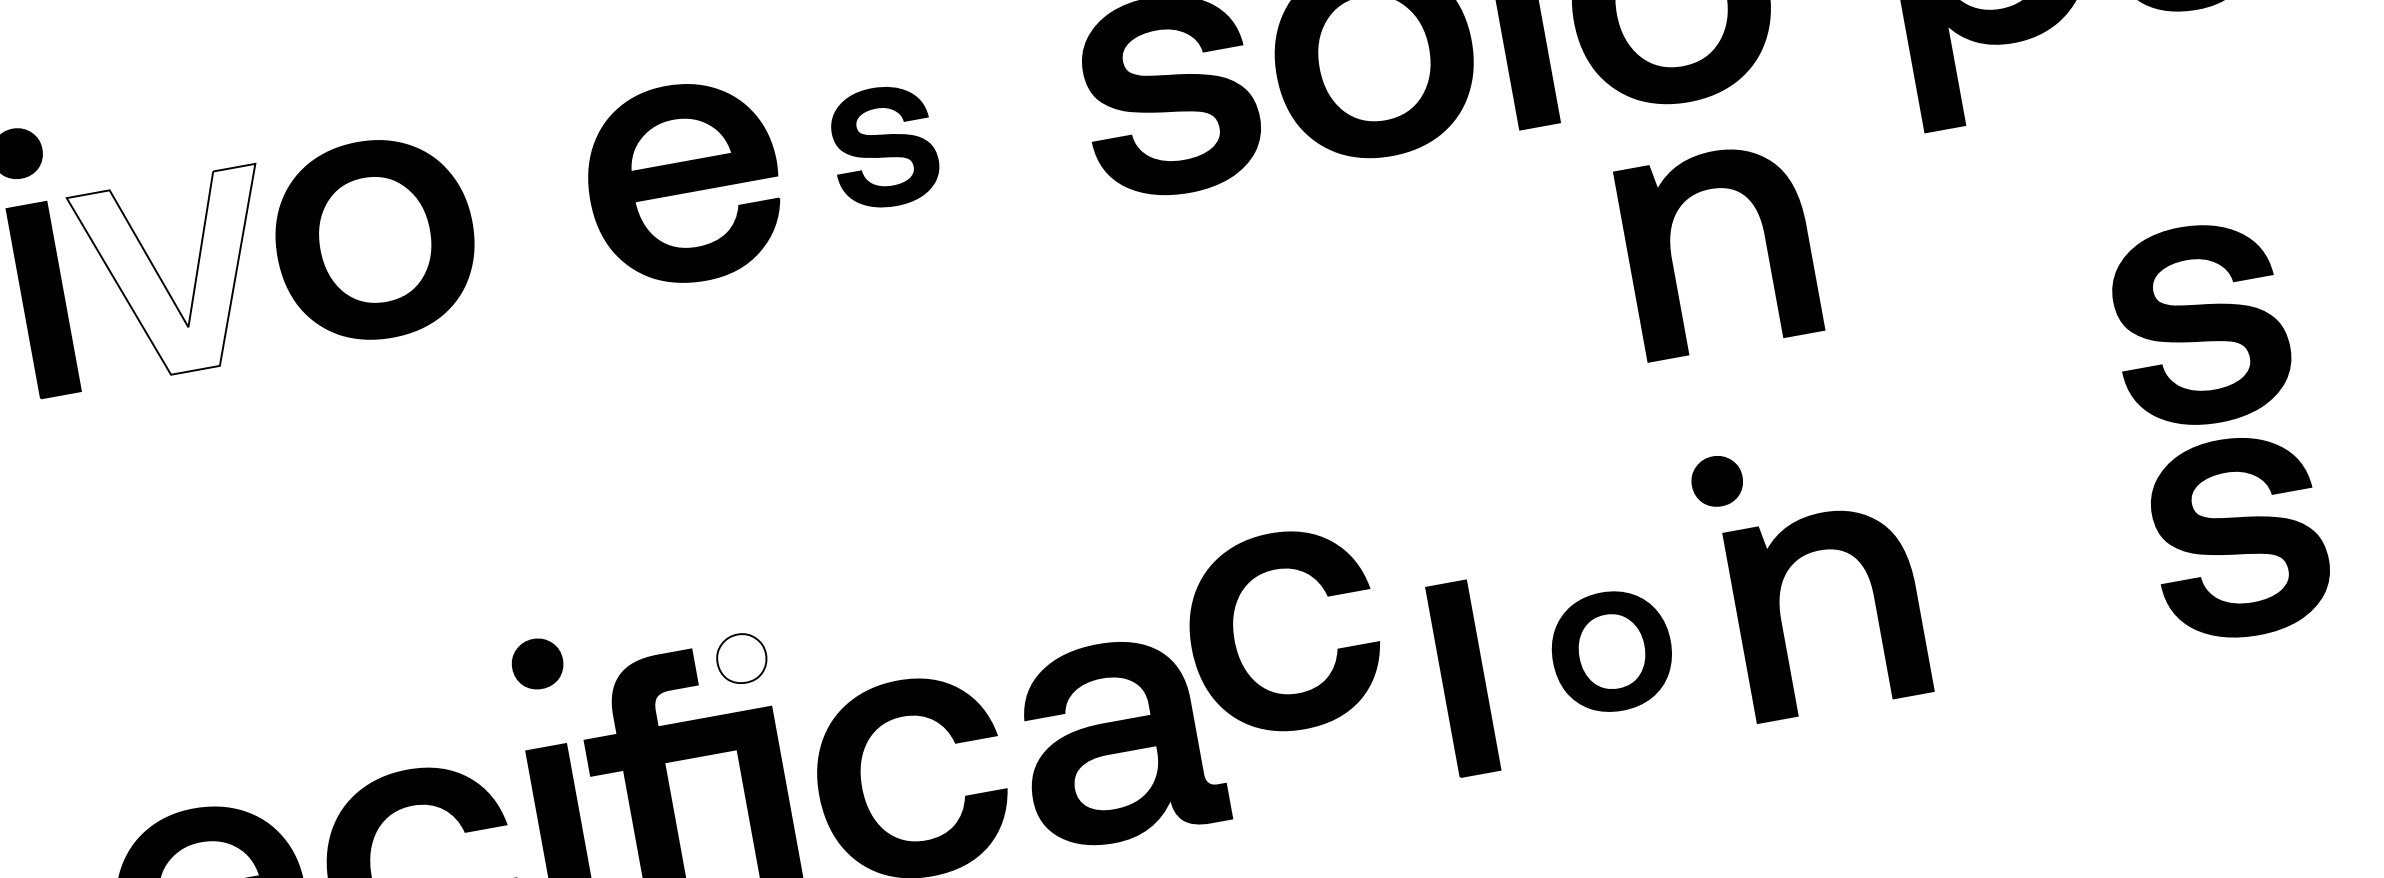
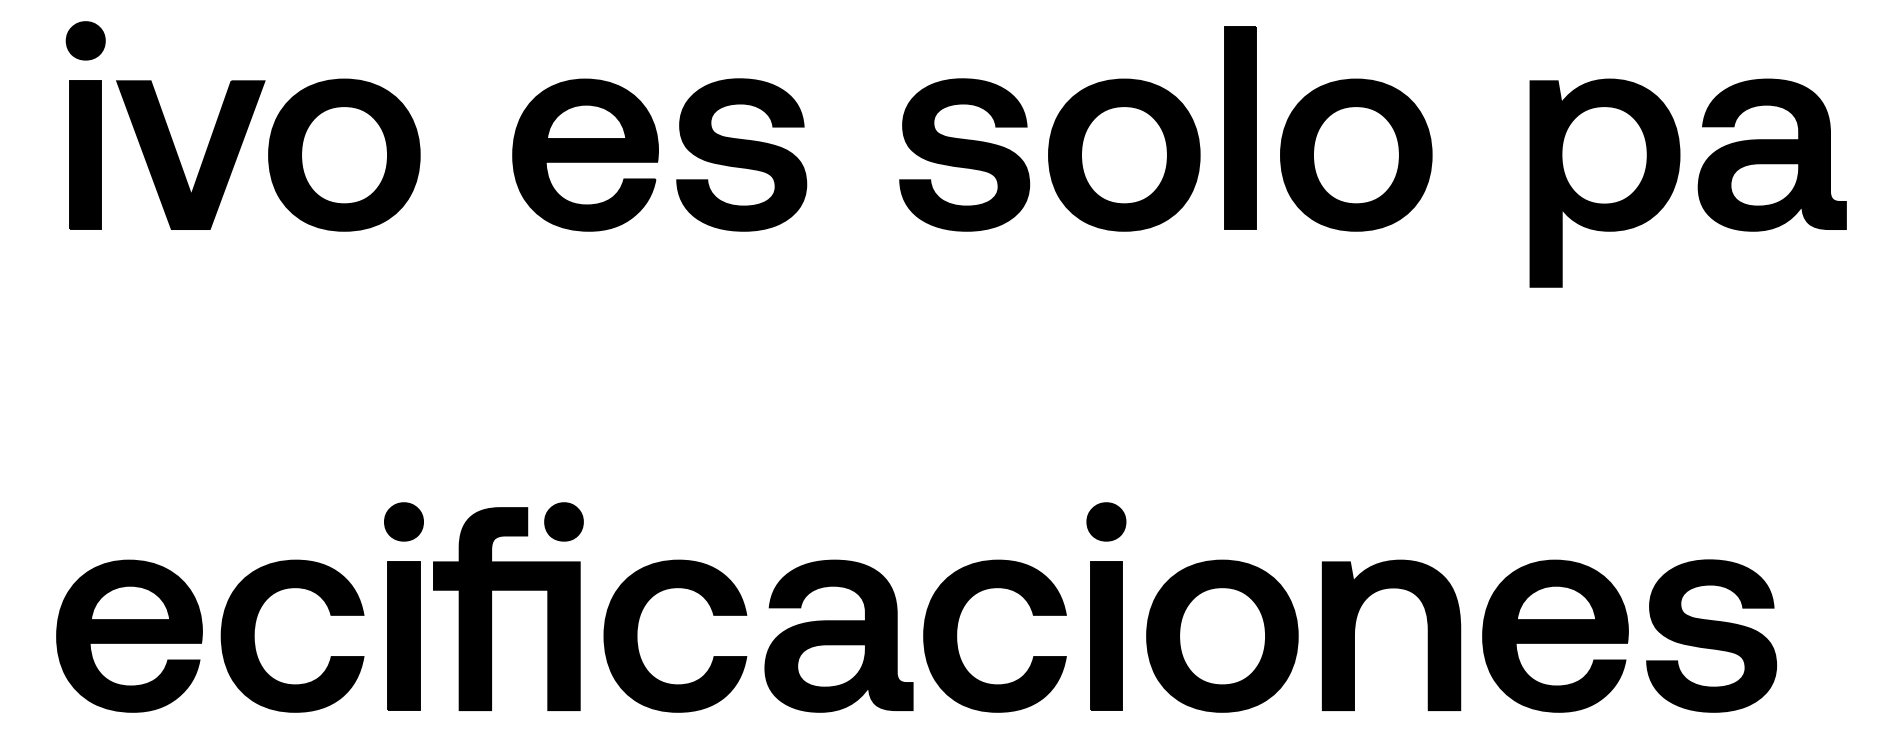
part: (883, 146) -> (741, 154), size x1.67
part: (1764, 240) -> (1394, 346), removed
fill: (177, 276) -> (190, 155), added
part: (2199, 324) -> (1711, 469), removed
part: (1717, 480) -> (1106, 521), moved
part: (2038, 573) -> (1555, 635), added
part: (1235, 639) -> (957, 635), moved
part: (1611, 650) -> (1222, 635), size x1.67
fill: (741, 658) -> (563, 521), added
part: (536, 663) -> (403, 521), moved

